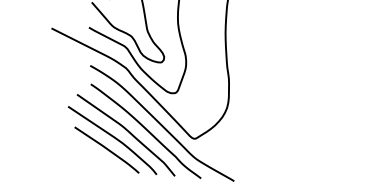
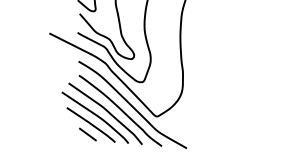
line: (102, 162) -> (87, 134), added

